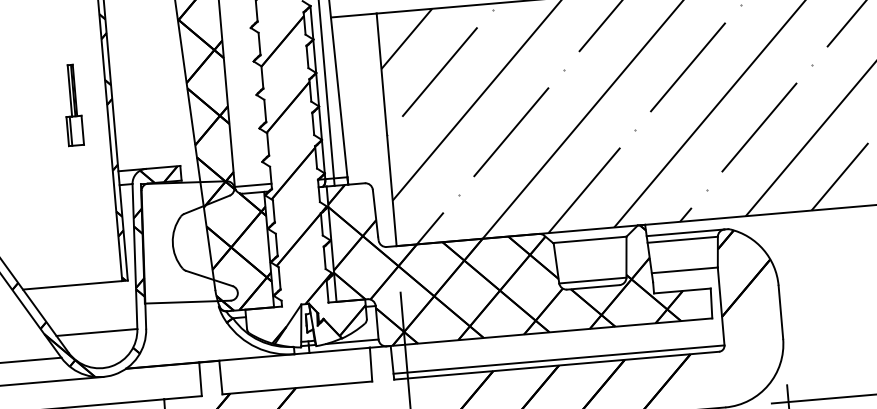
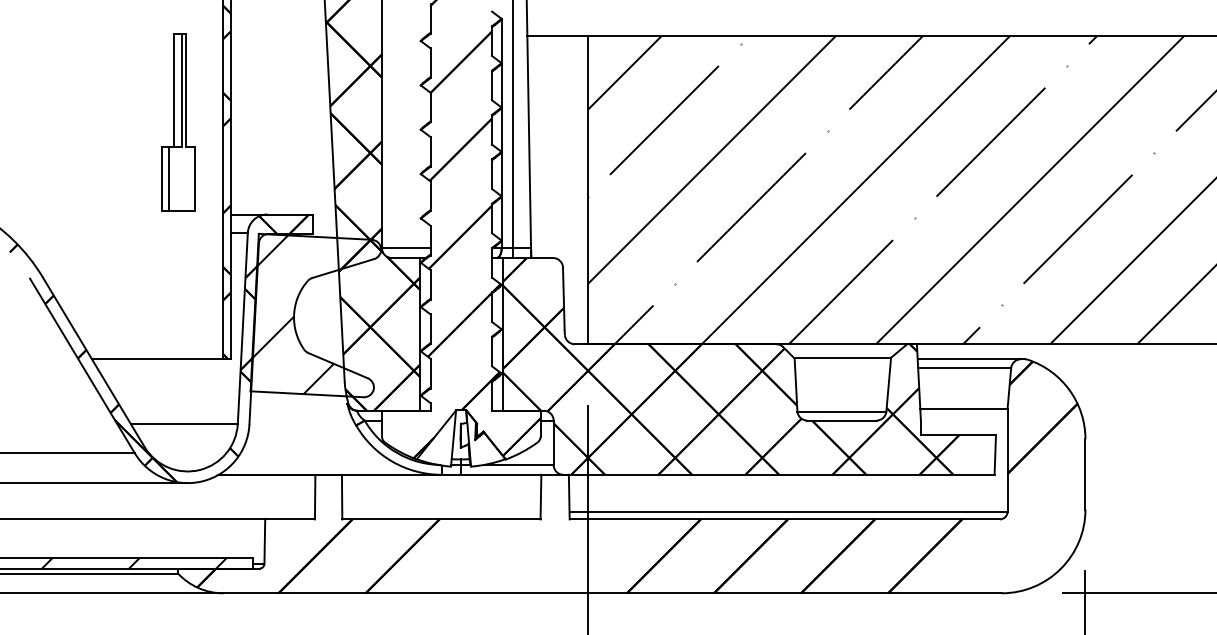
part: (73, 105) -> (178, 122), size x1.67
hatch: (185, 241) -> (311, 314), added

